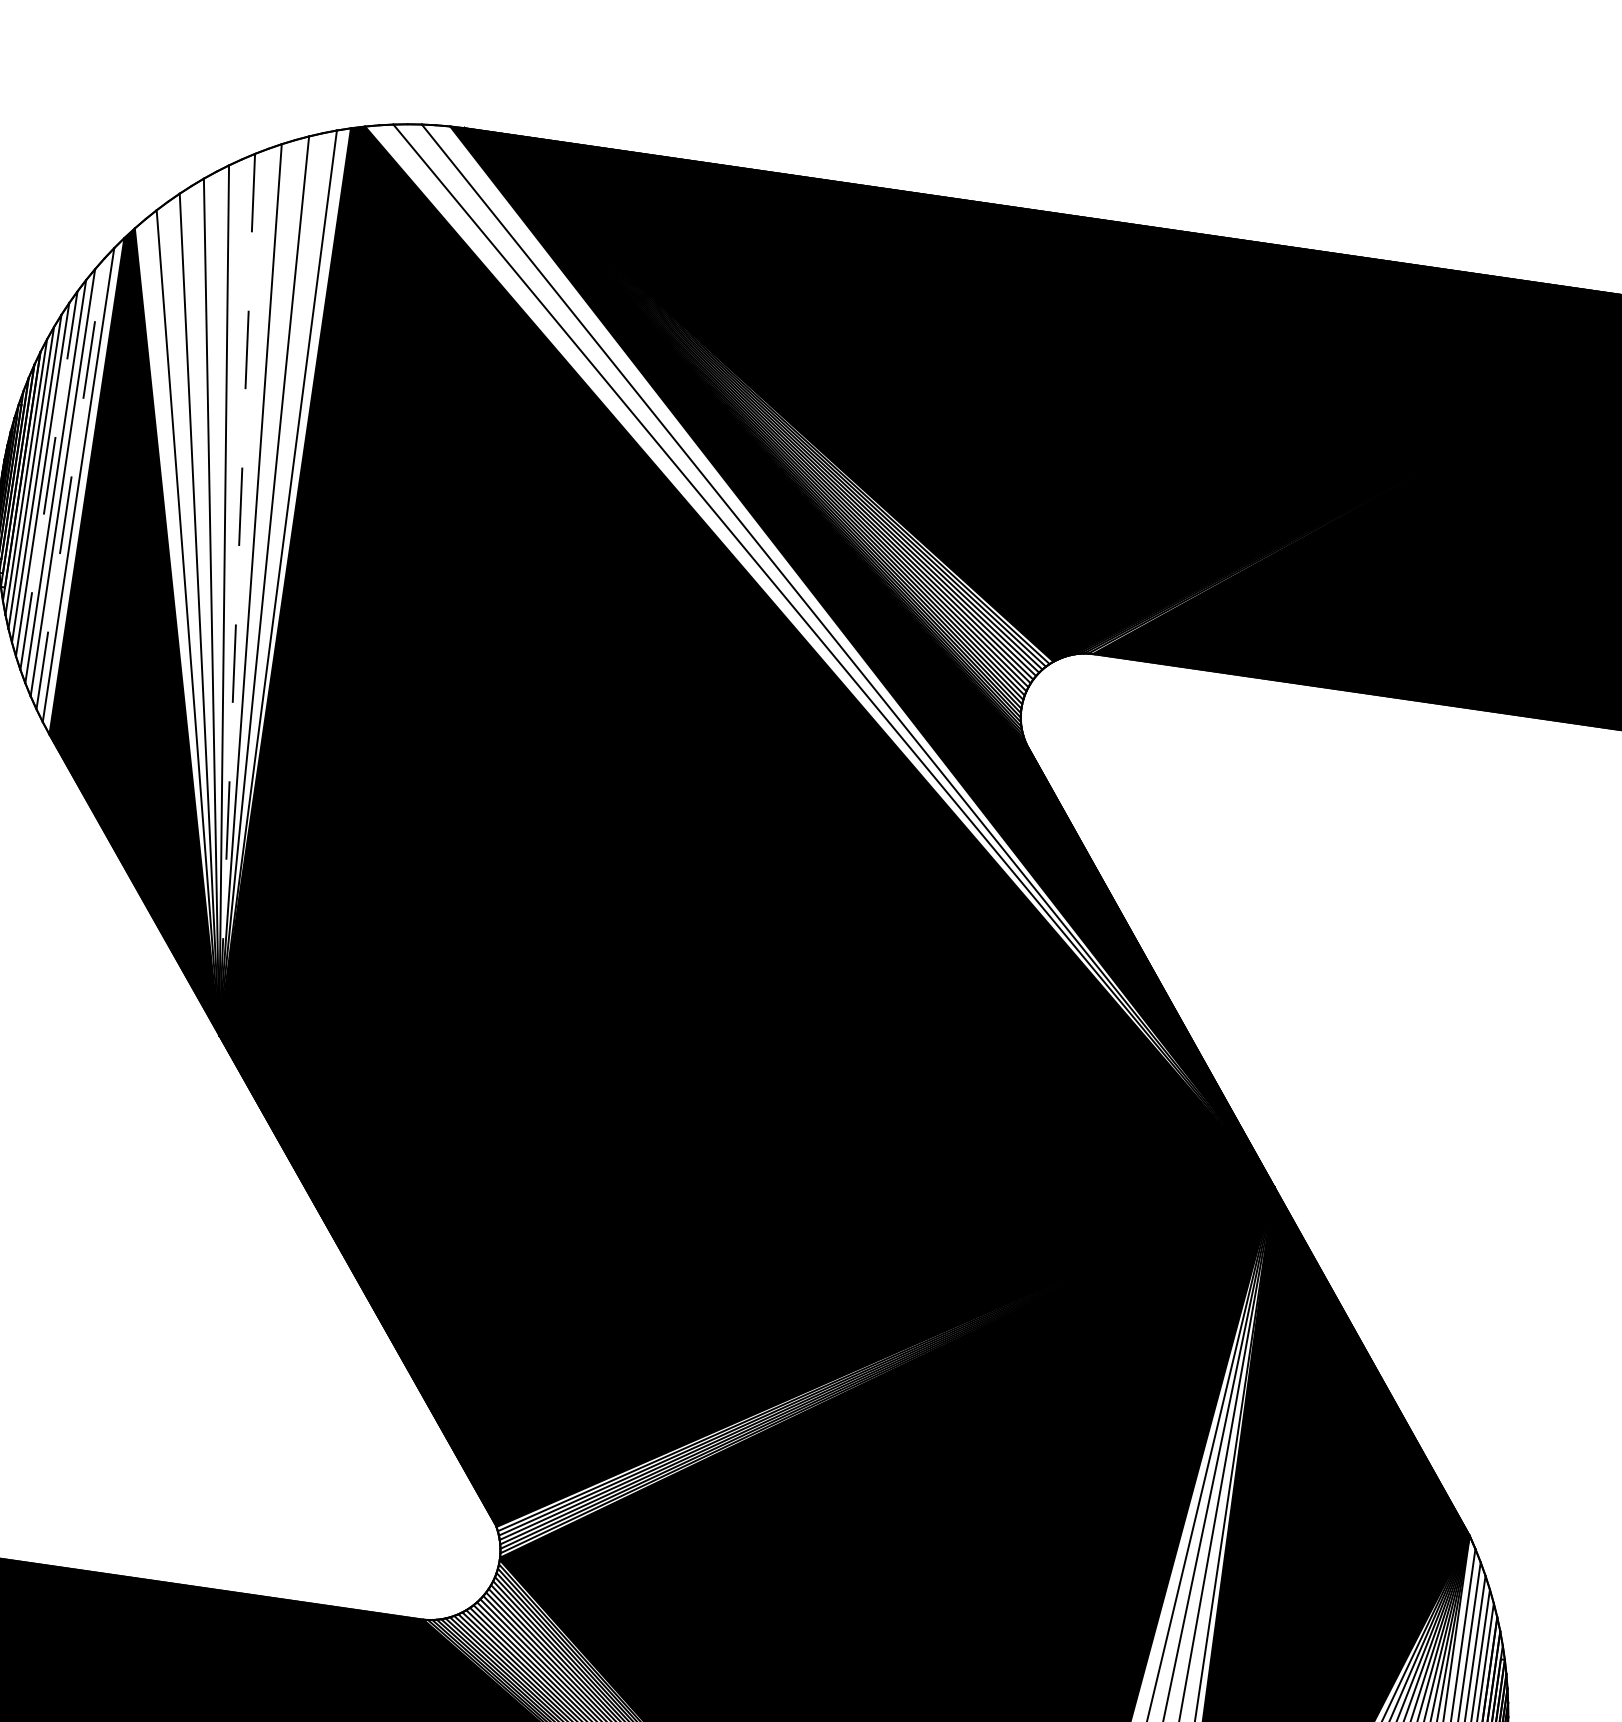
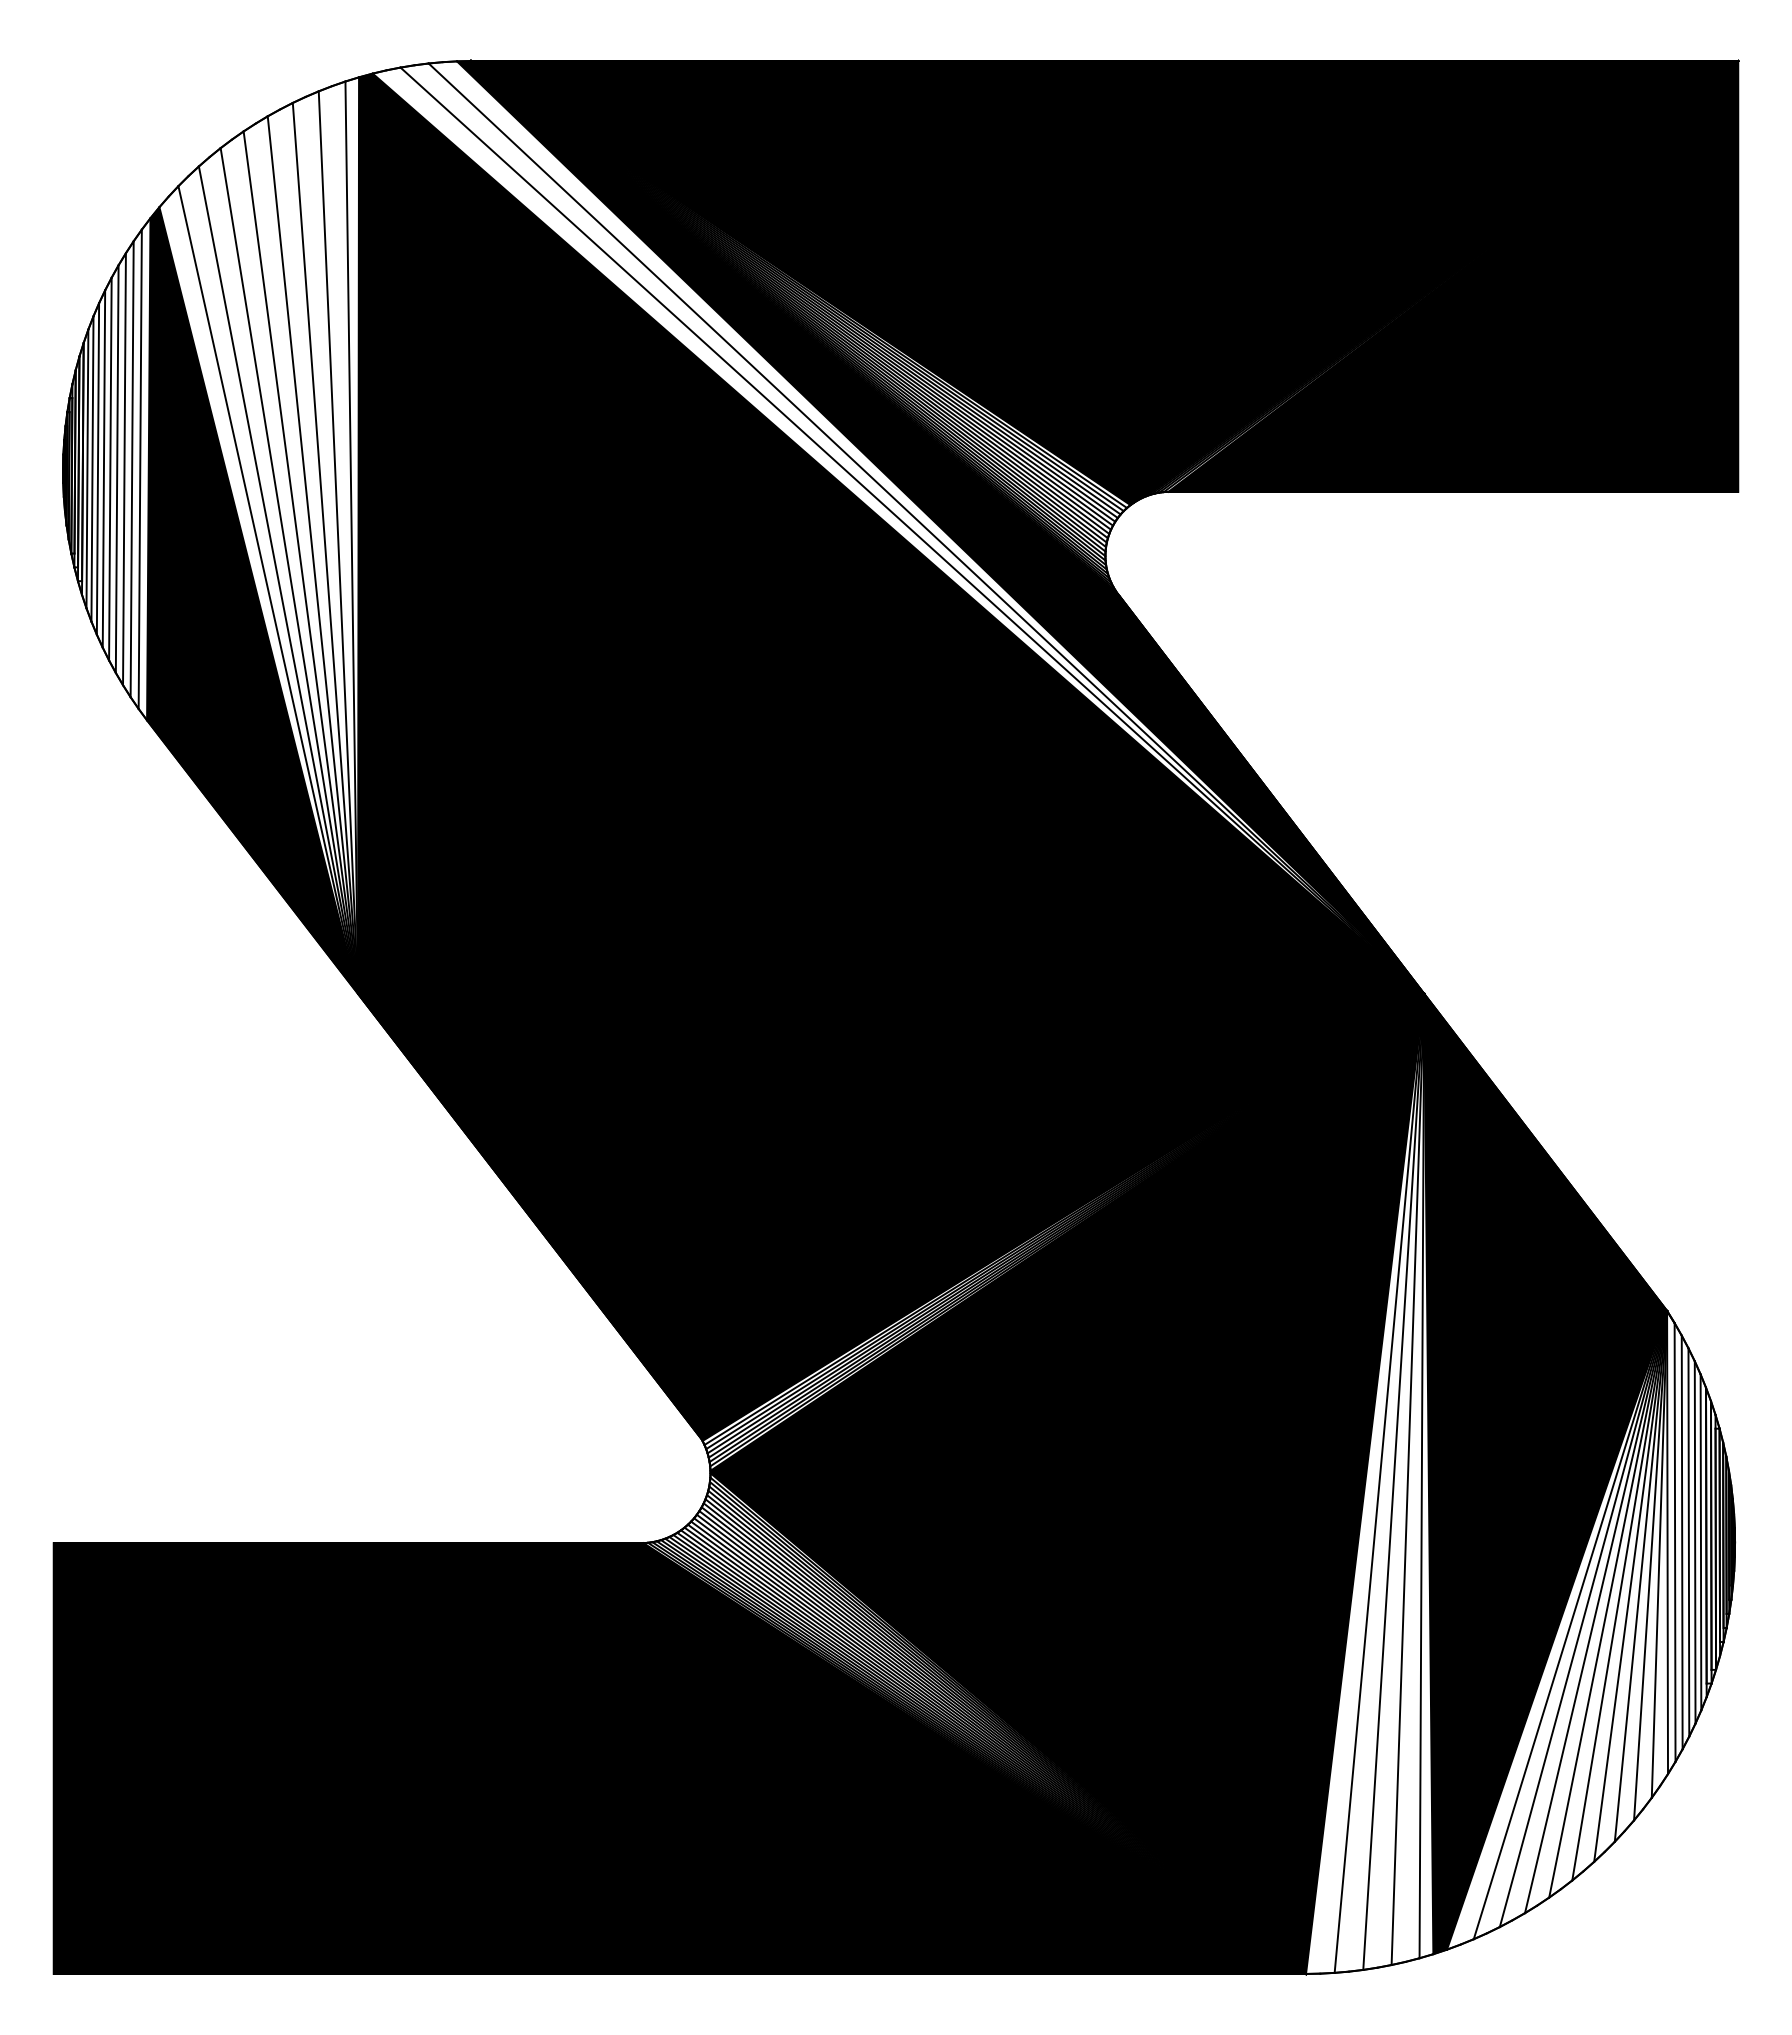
line: (49, 480) -> (110, 468), dashed -> solid
line: (70, 484) -> (132, 469), dashed -> solid
line: (236, 594) -> (312, 555), dashed -> solid

